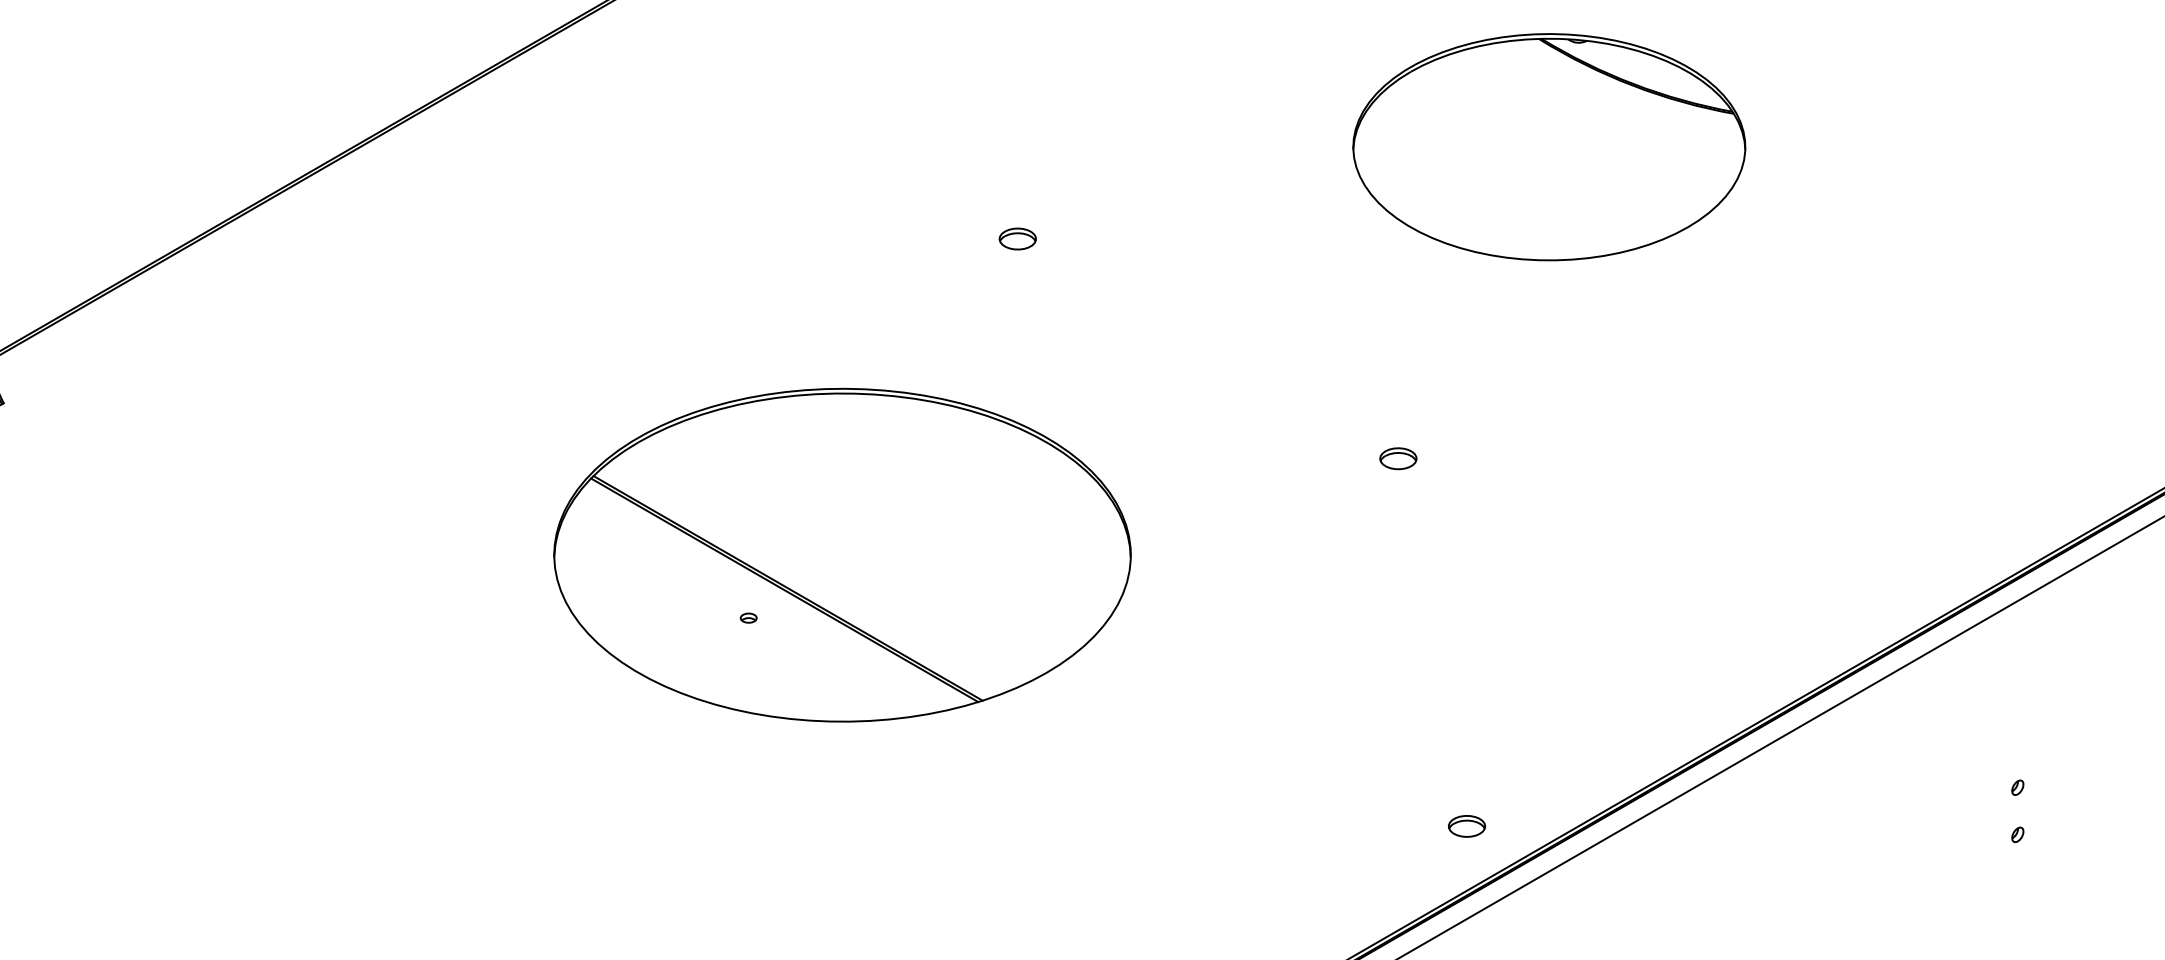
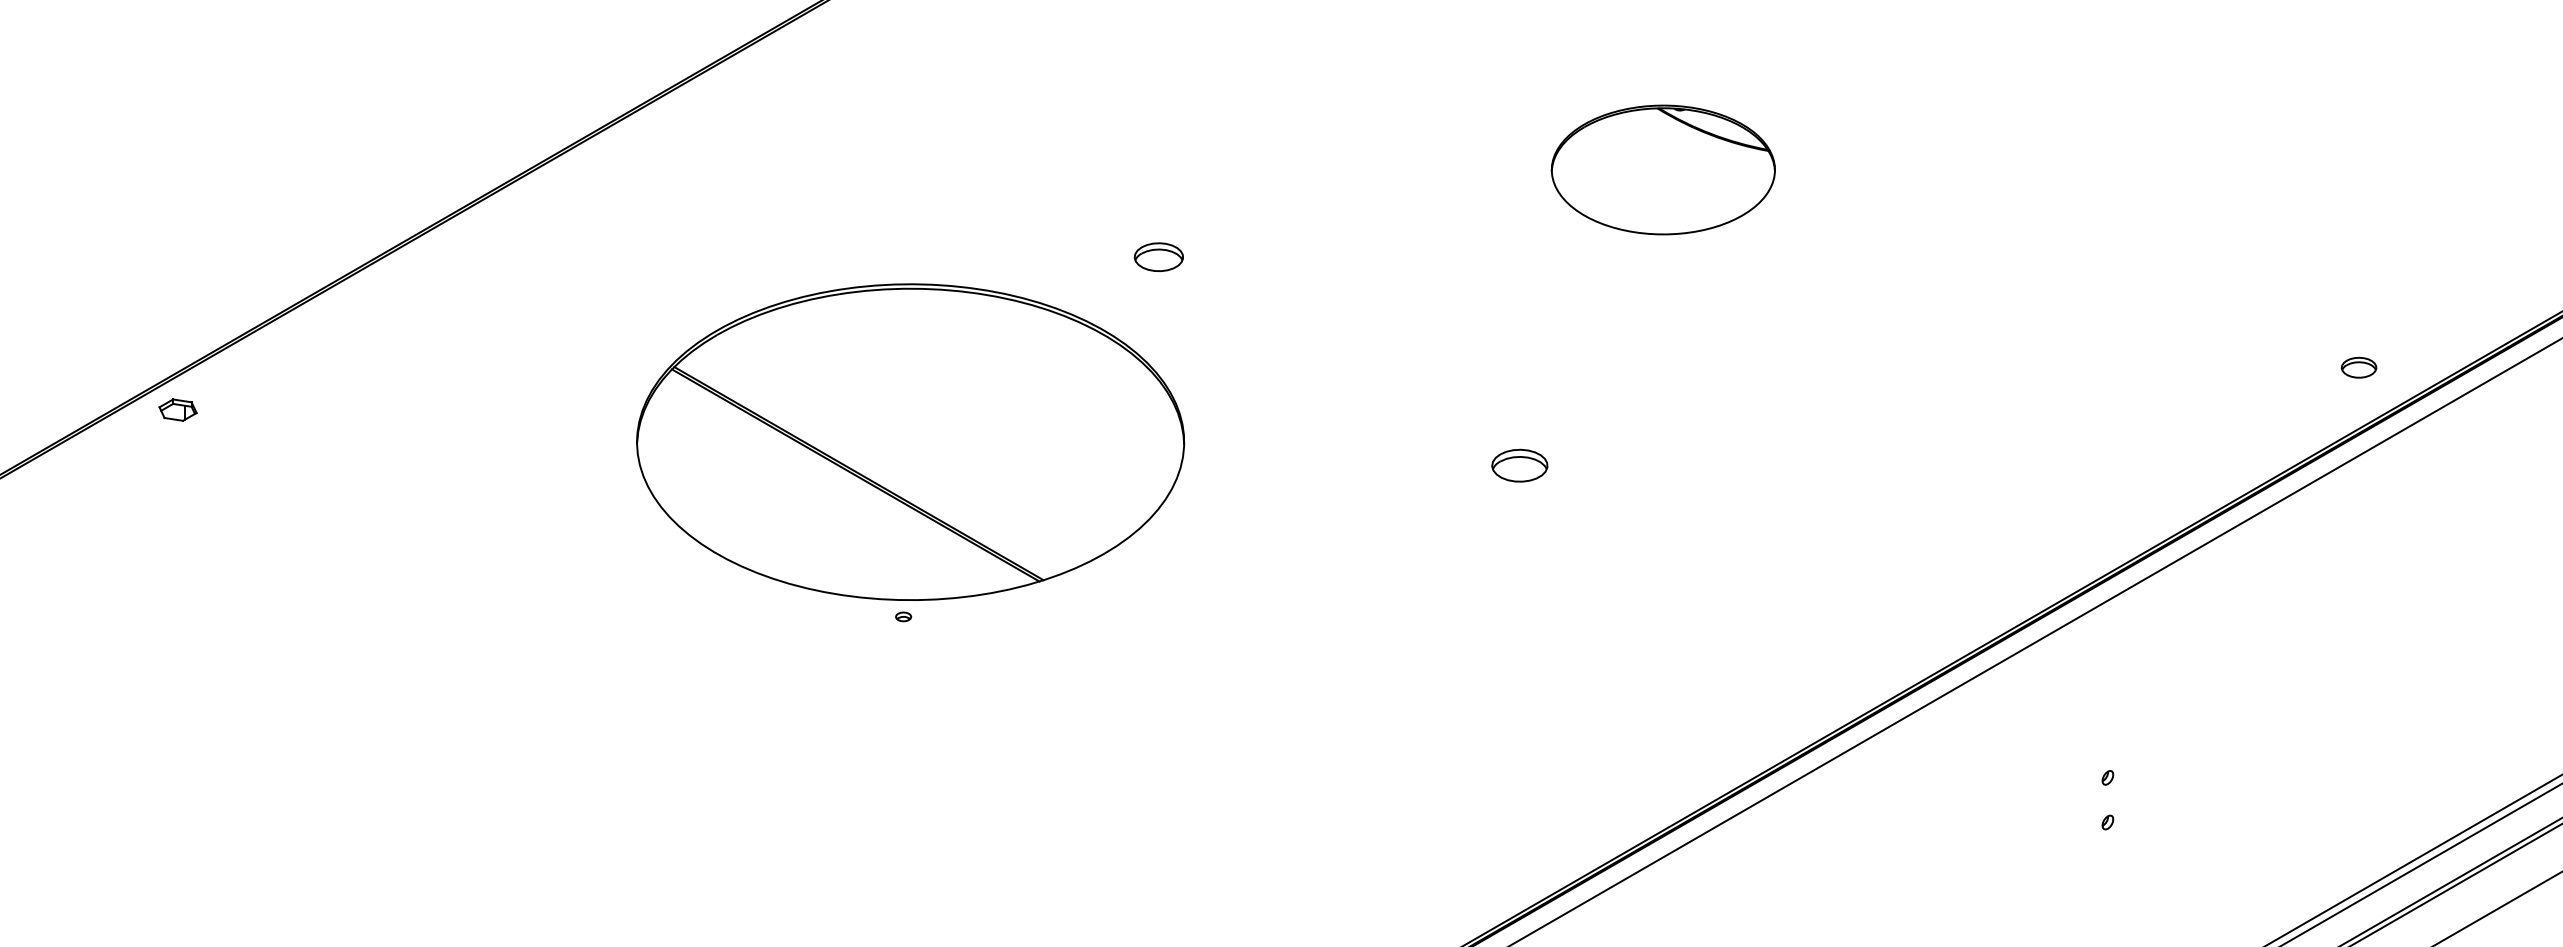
part: (1549, 146) -> (1663, 169), size x0.6
part: (1017, 238) -> (1158, 256), size x1.4
part: (1398, 458) -> (1520, 465), size x1.6
part: (842, 554) -> (910, 441), moved
part: (1467, 826) -> (1585, 814), removed

